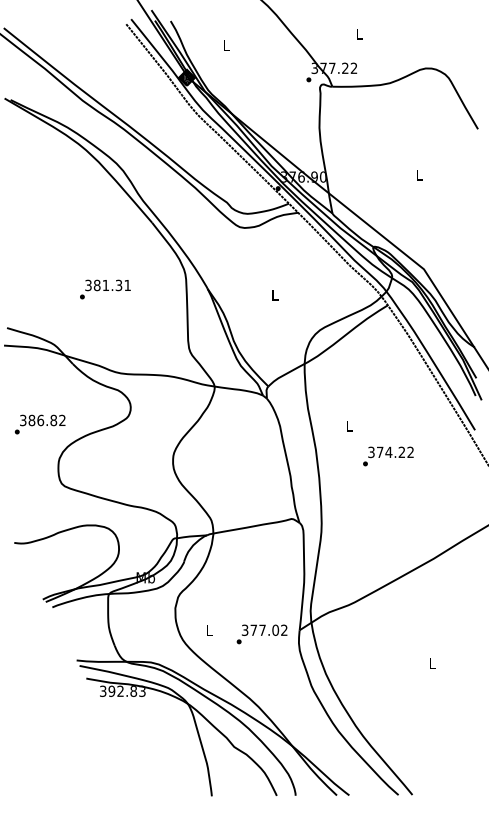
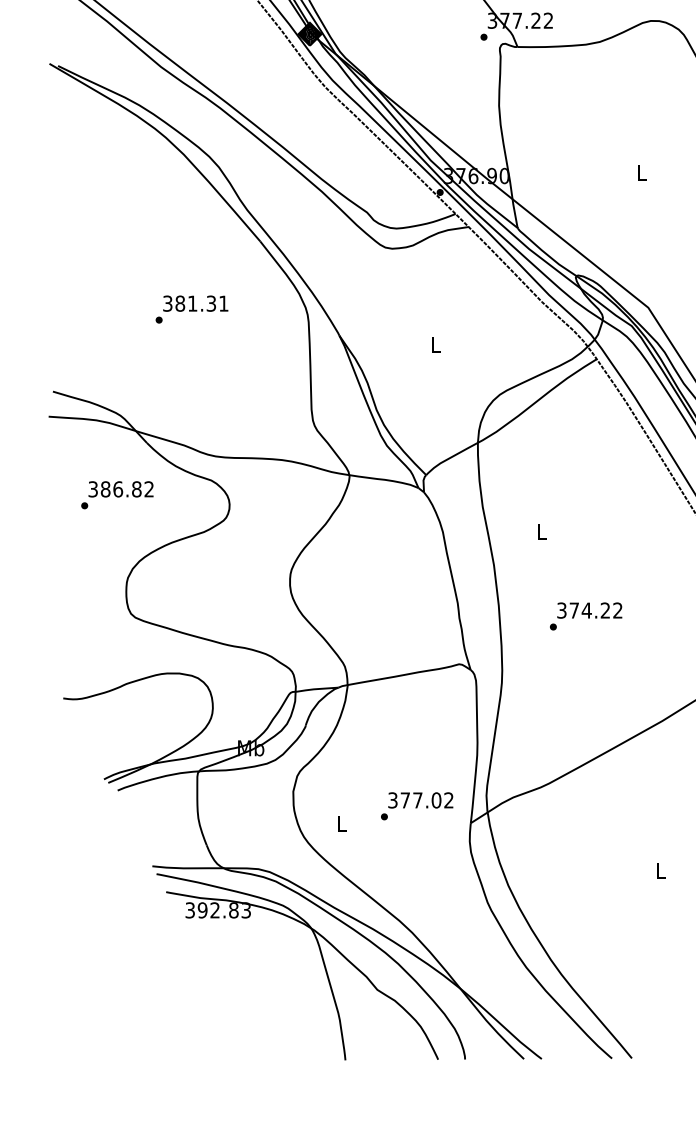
text: (105, 289) -> (192, 309), moved
text: (40, 424) -> (117, 495), moved
text: (388, 456) -> (586, 616), moved
text: (261, 634) -> (416, 806), moved

